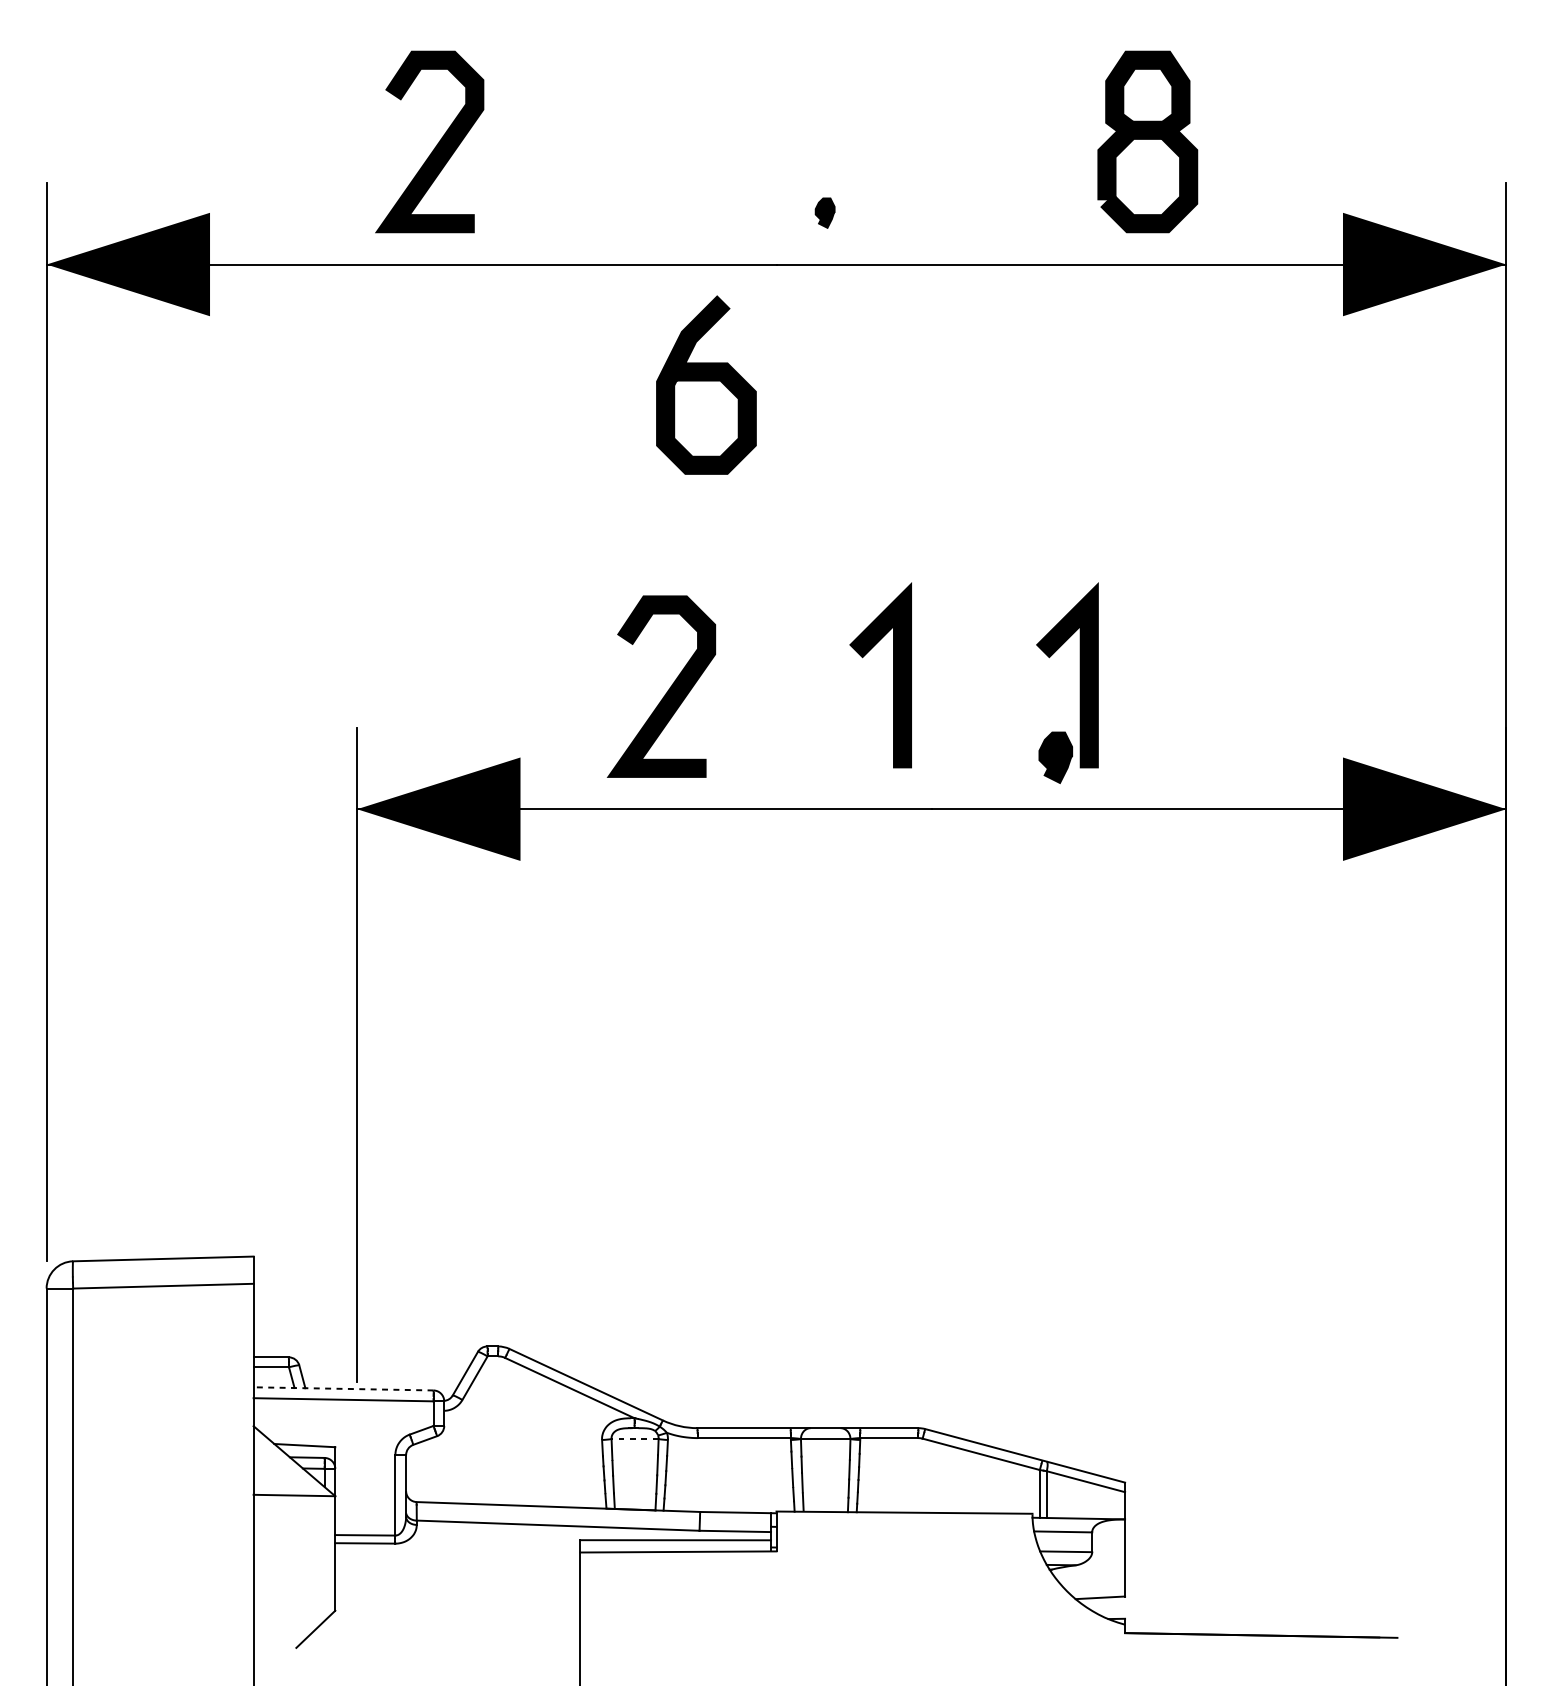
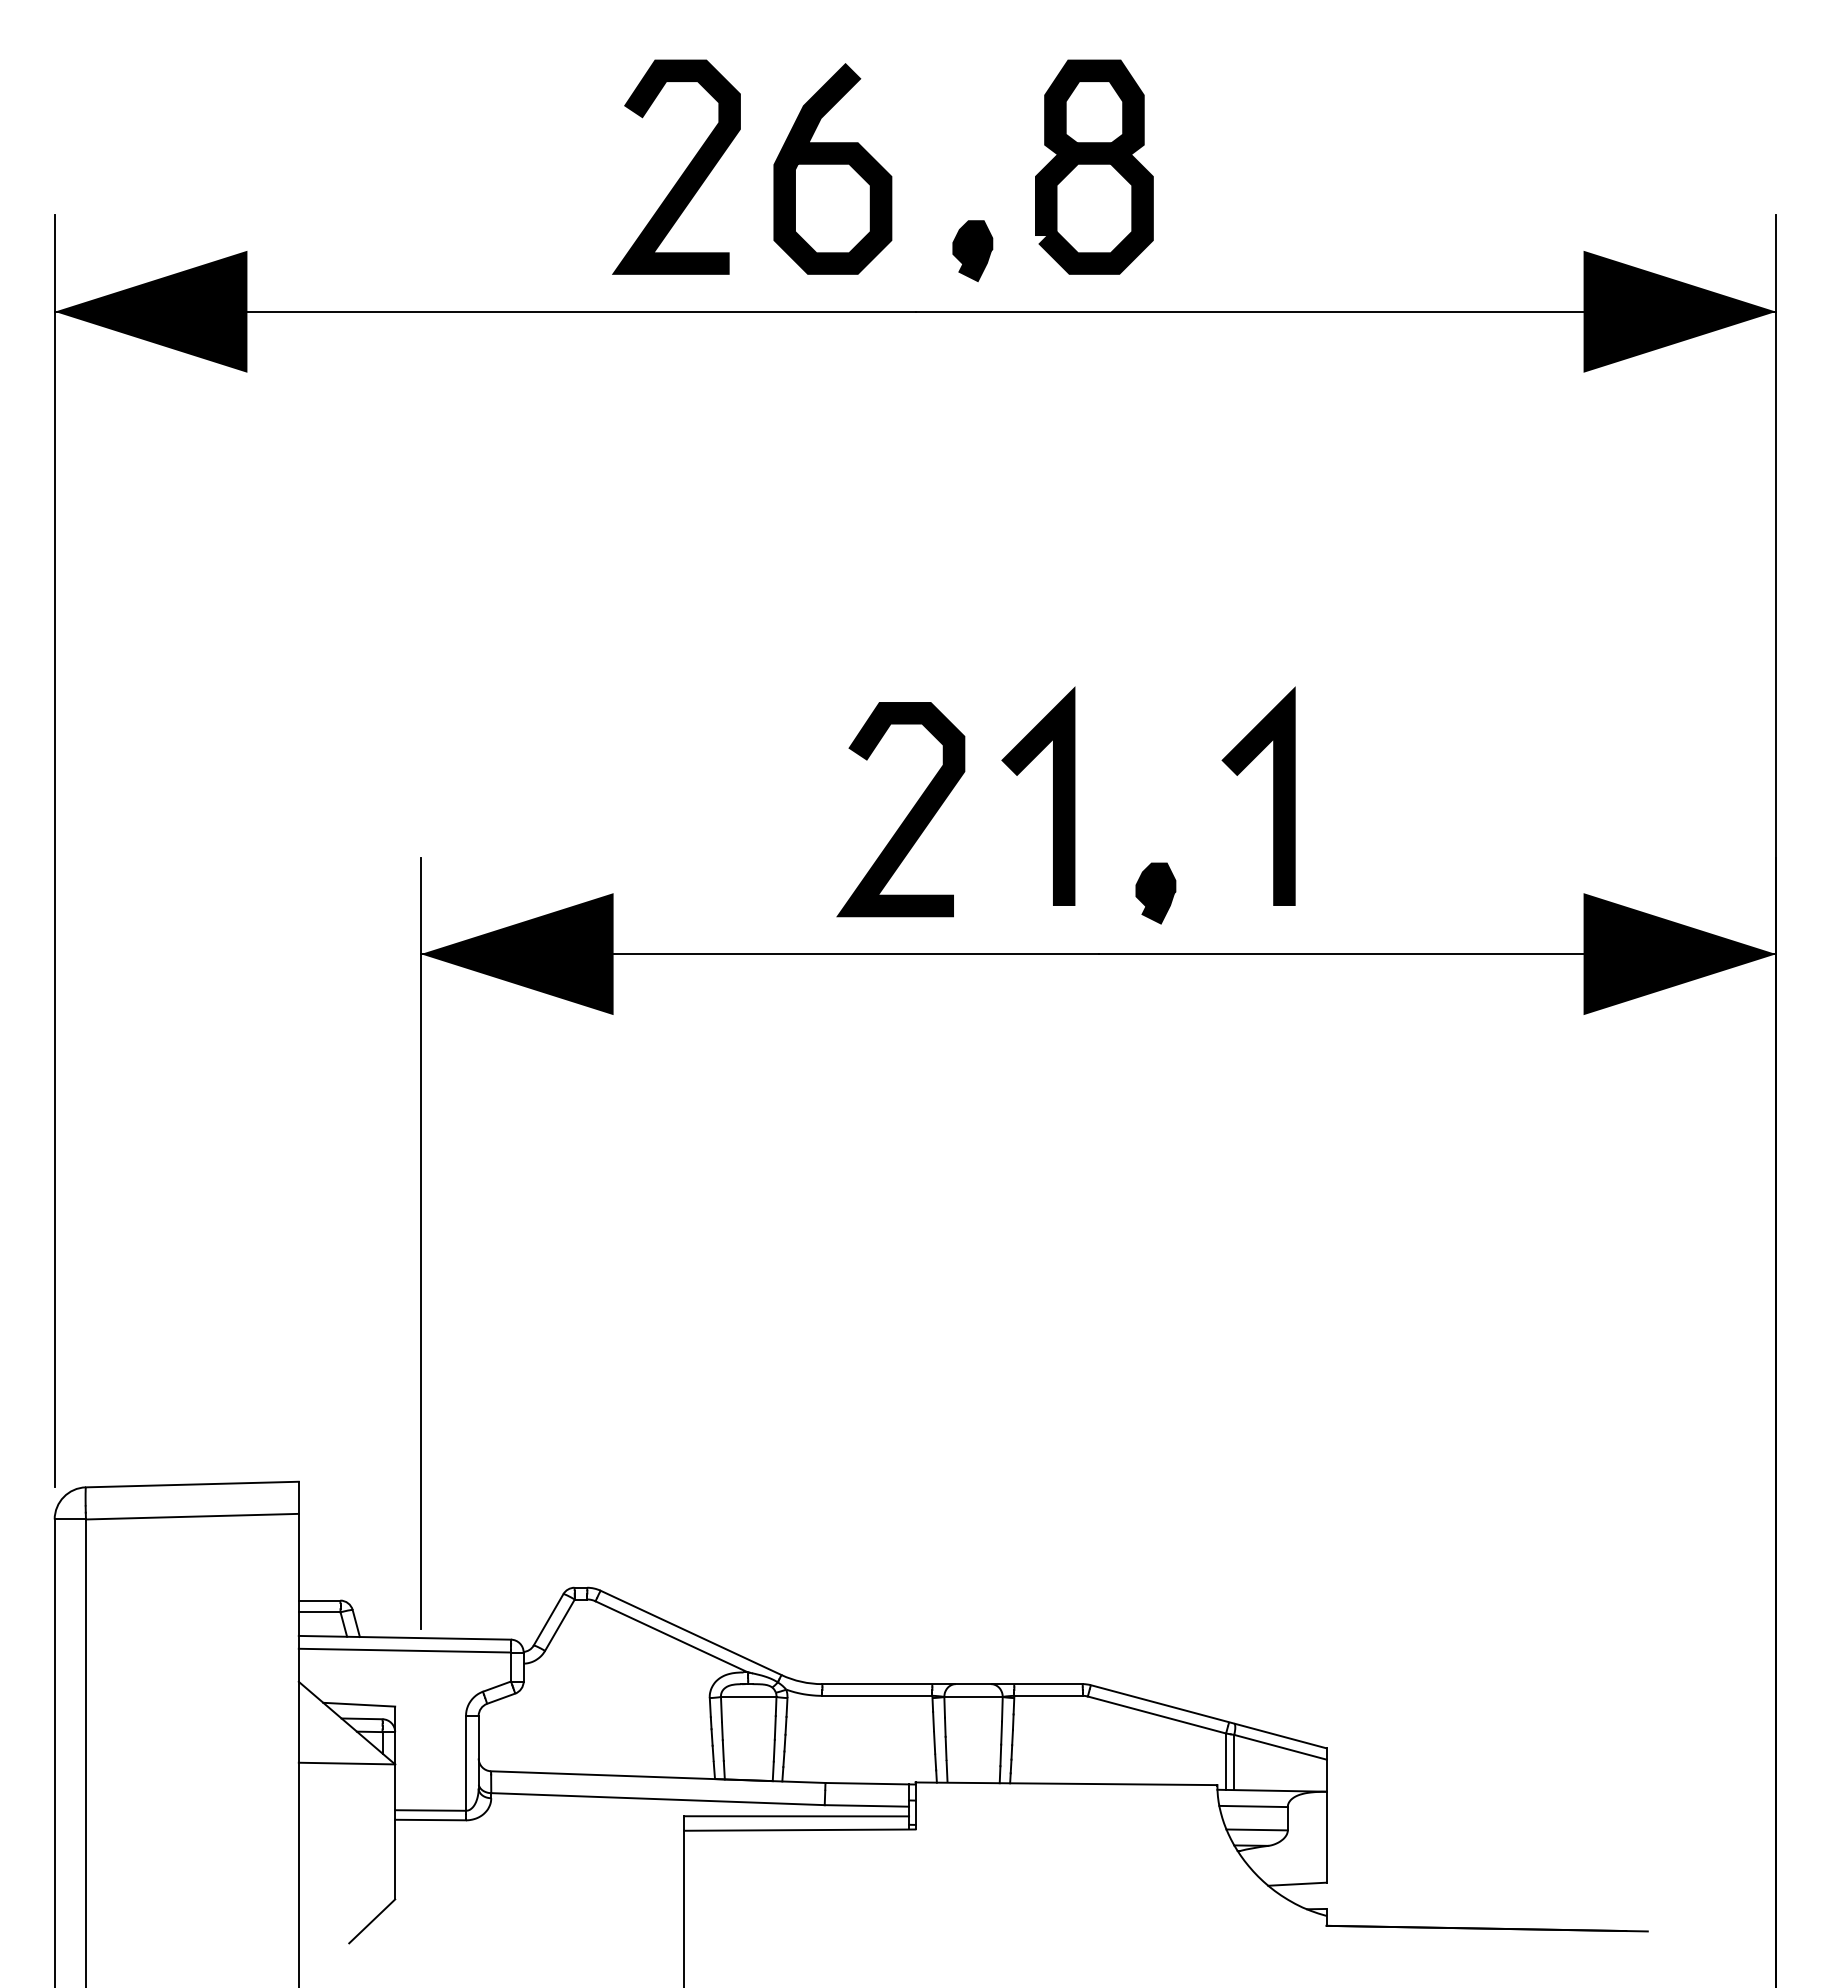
part: (1147, 141) -> (1094, 166), moved
curve: (436, 144) -> (684, 170), moved
part: (824, 213) -> (972, 251), size x1.67
curve: (706, 381) -> (832, 164), moved
curve: (667, 689) -> (908, 813), moved
part: (1055, 757) -> (1155, 893), moved
line: (343, 1388) -> (404, 1637), dashed -> solid
line: (634, 1438) -> (748, 1696), dashed -> solid

